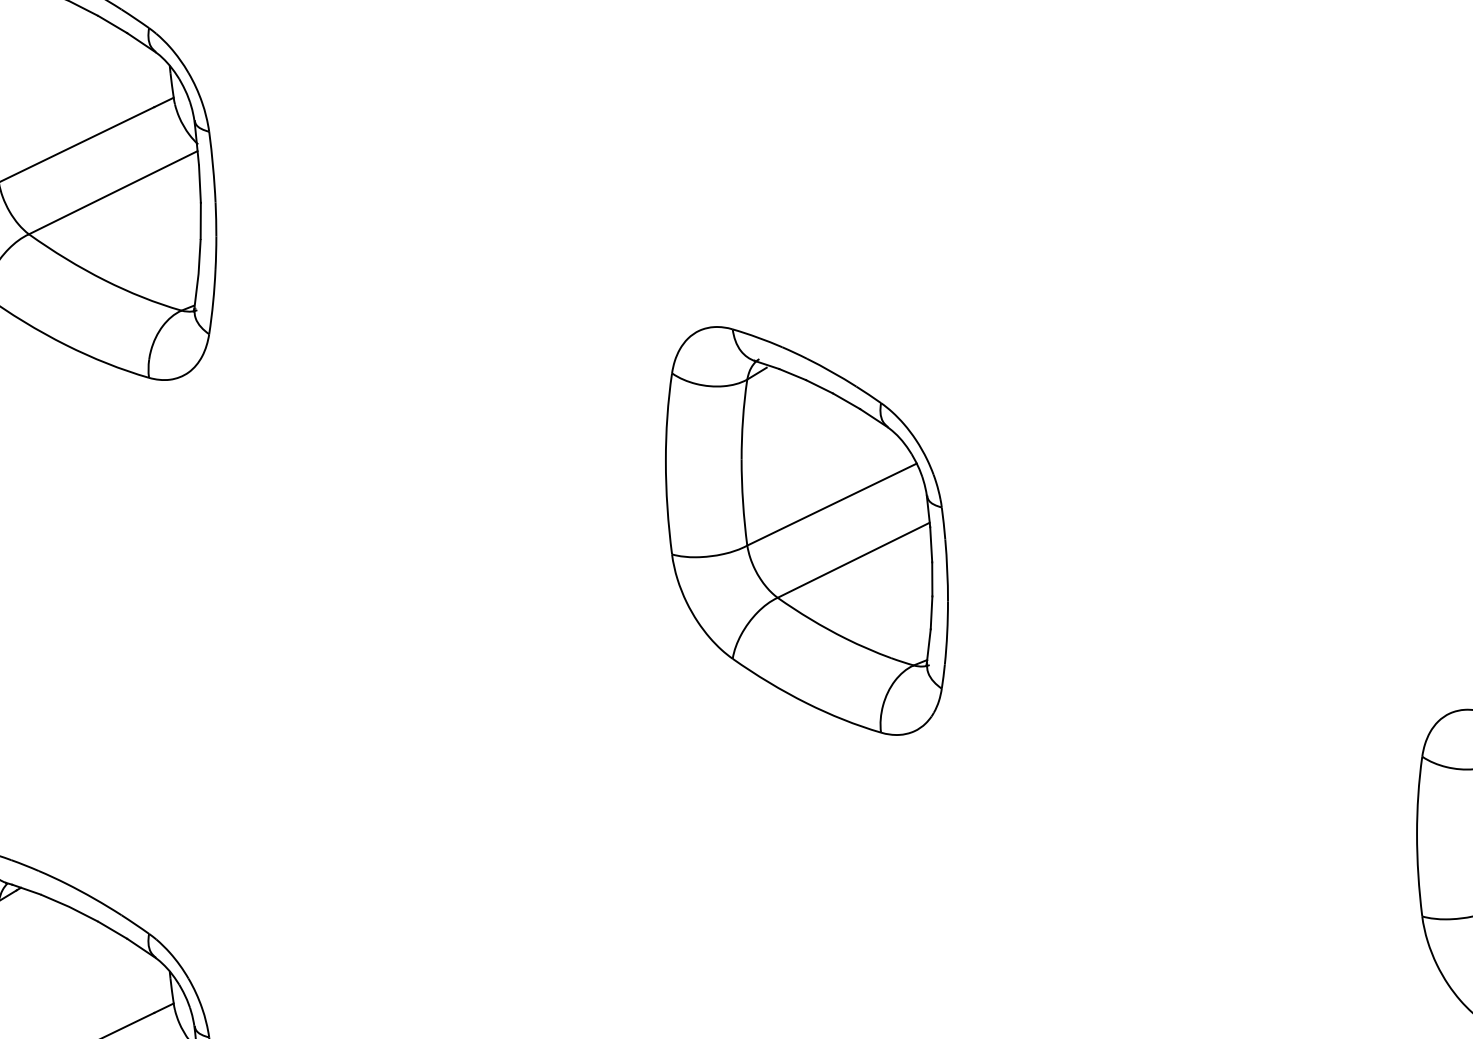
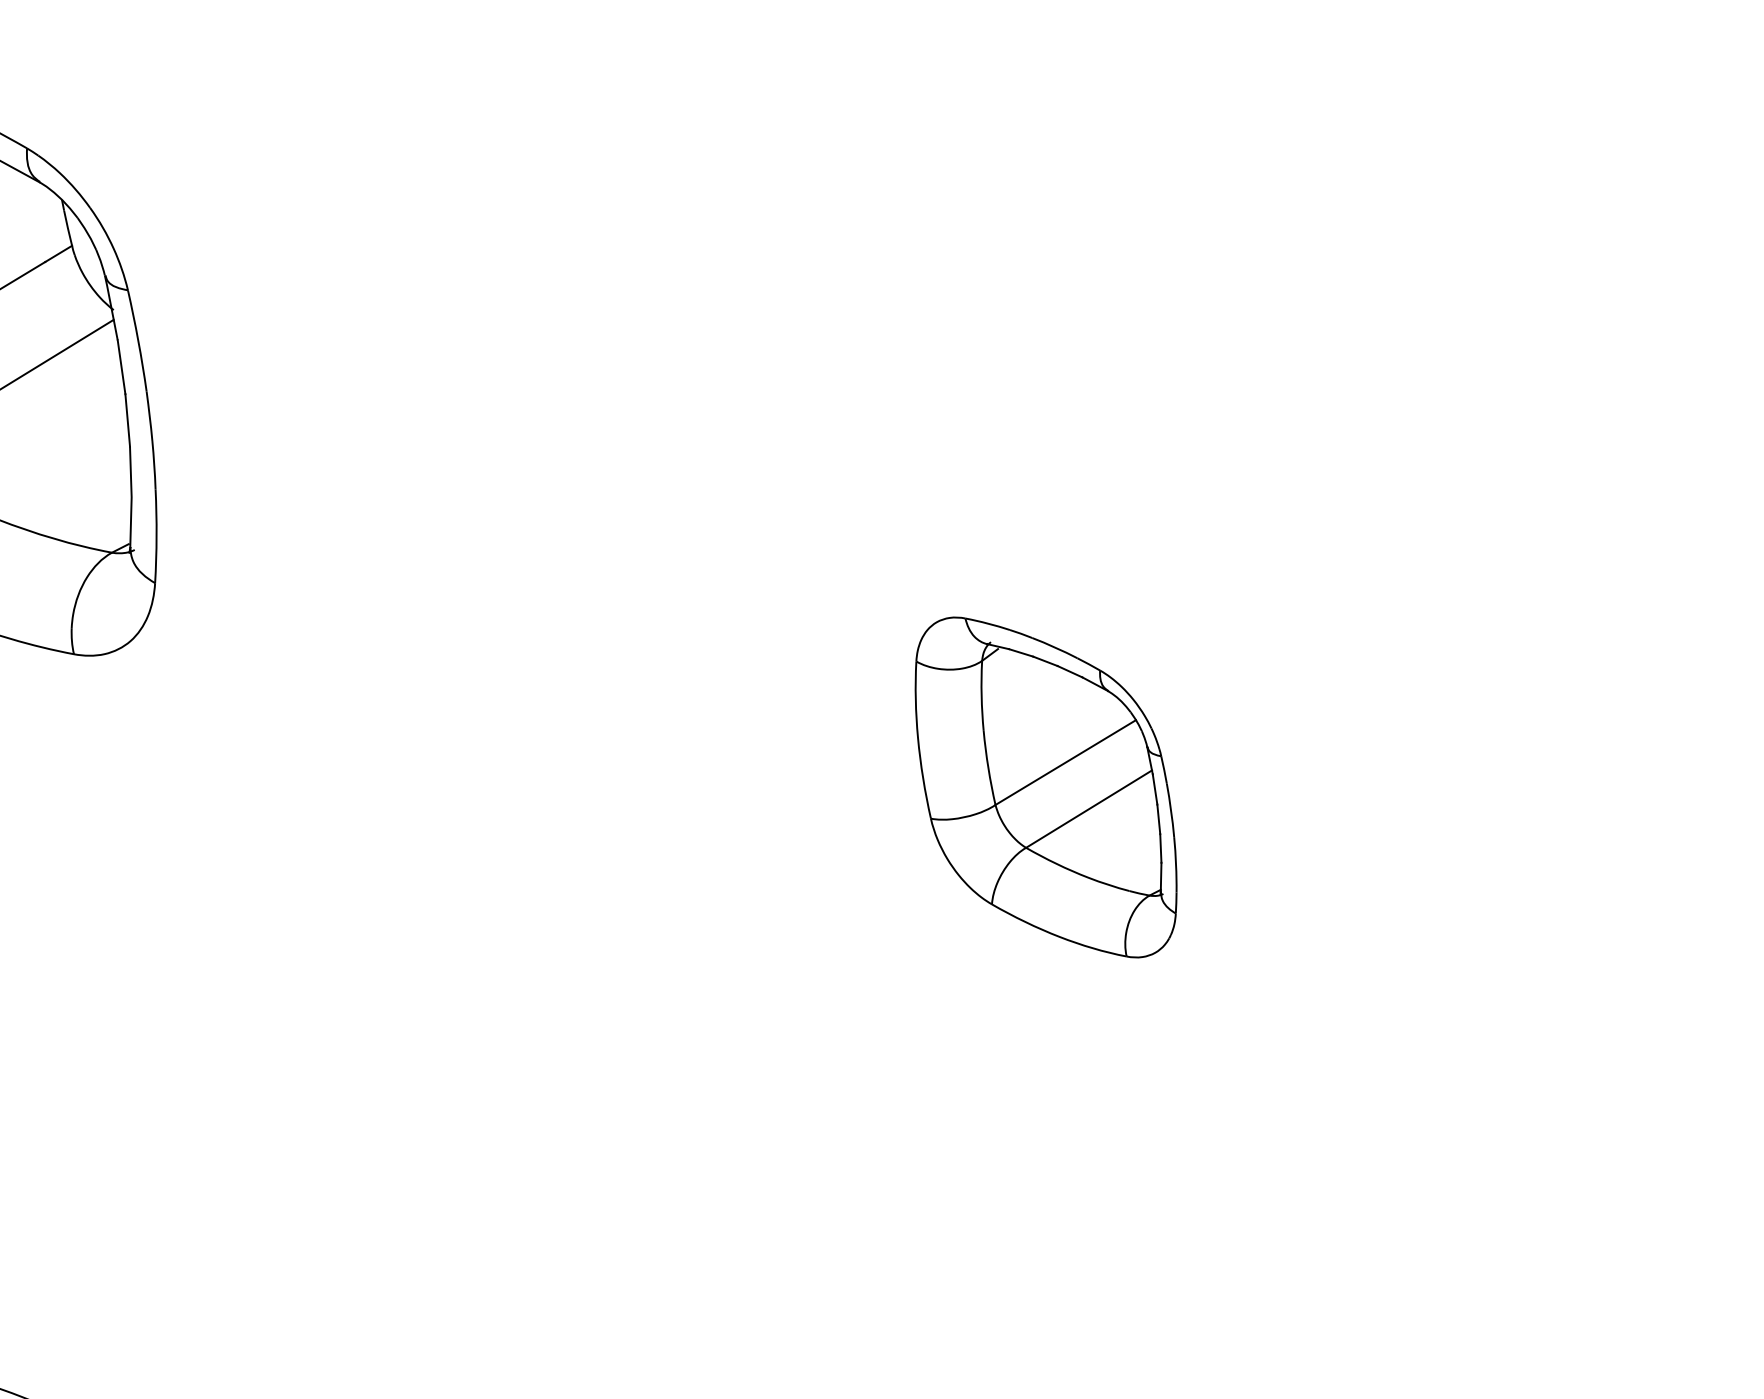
part: (806, 530) -> (1045, 786), size x0.6

